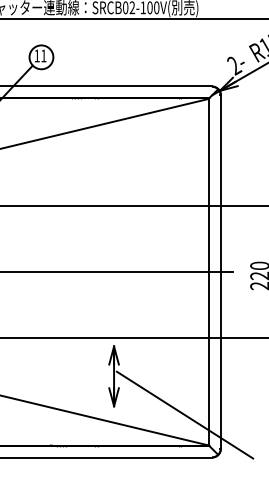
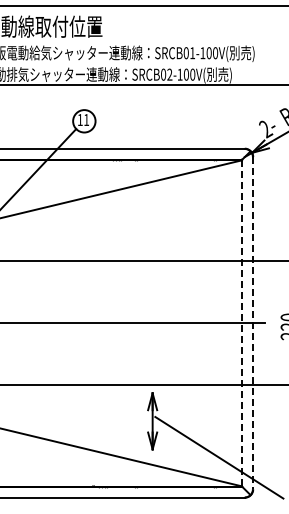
line: (208, 272) -> (241, 323), solid -> dashed
line: (221, 272) -> (253, 323), solid -> dashed

